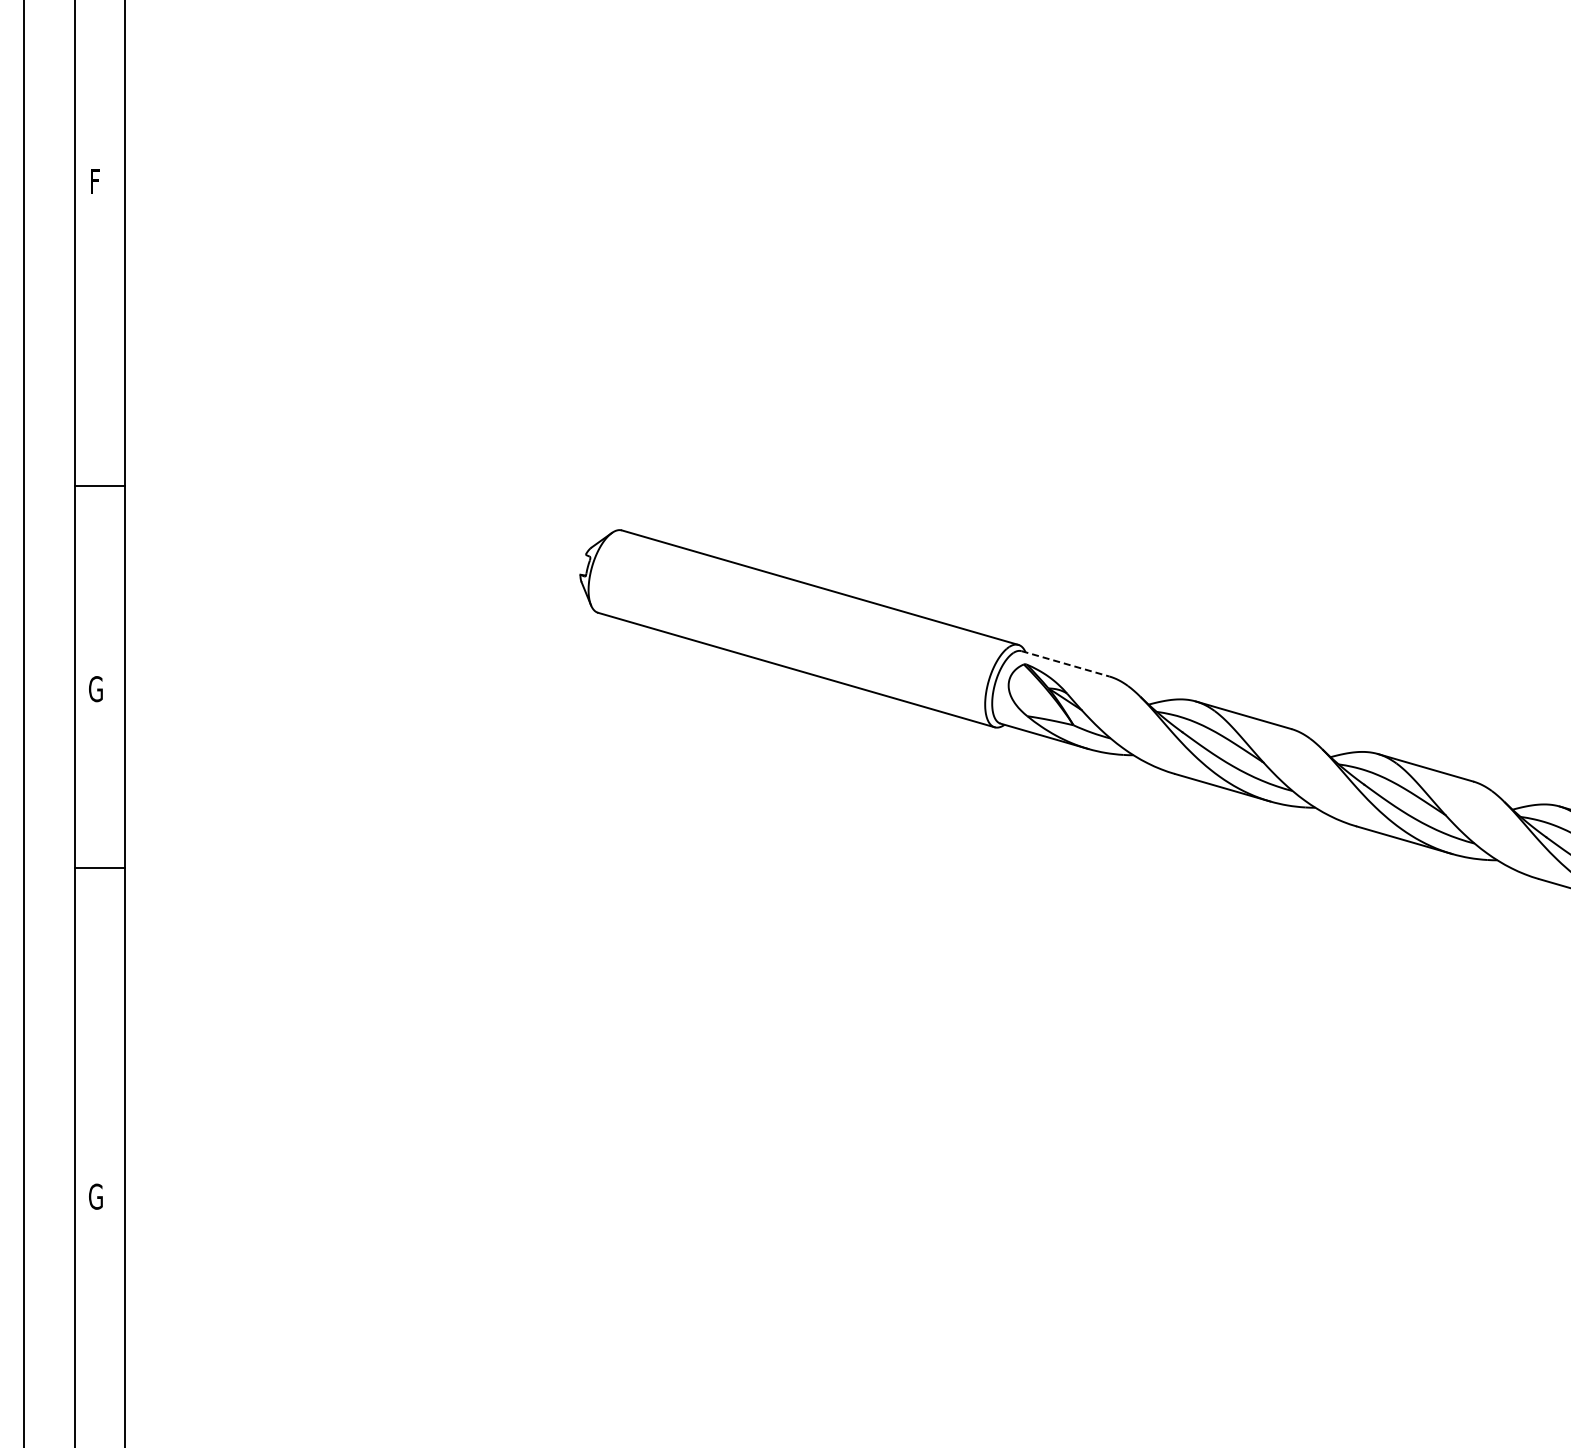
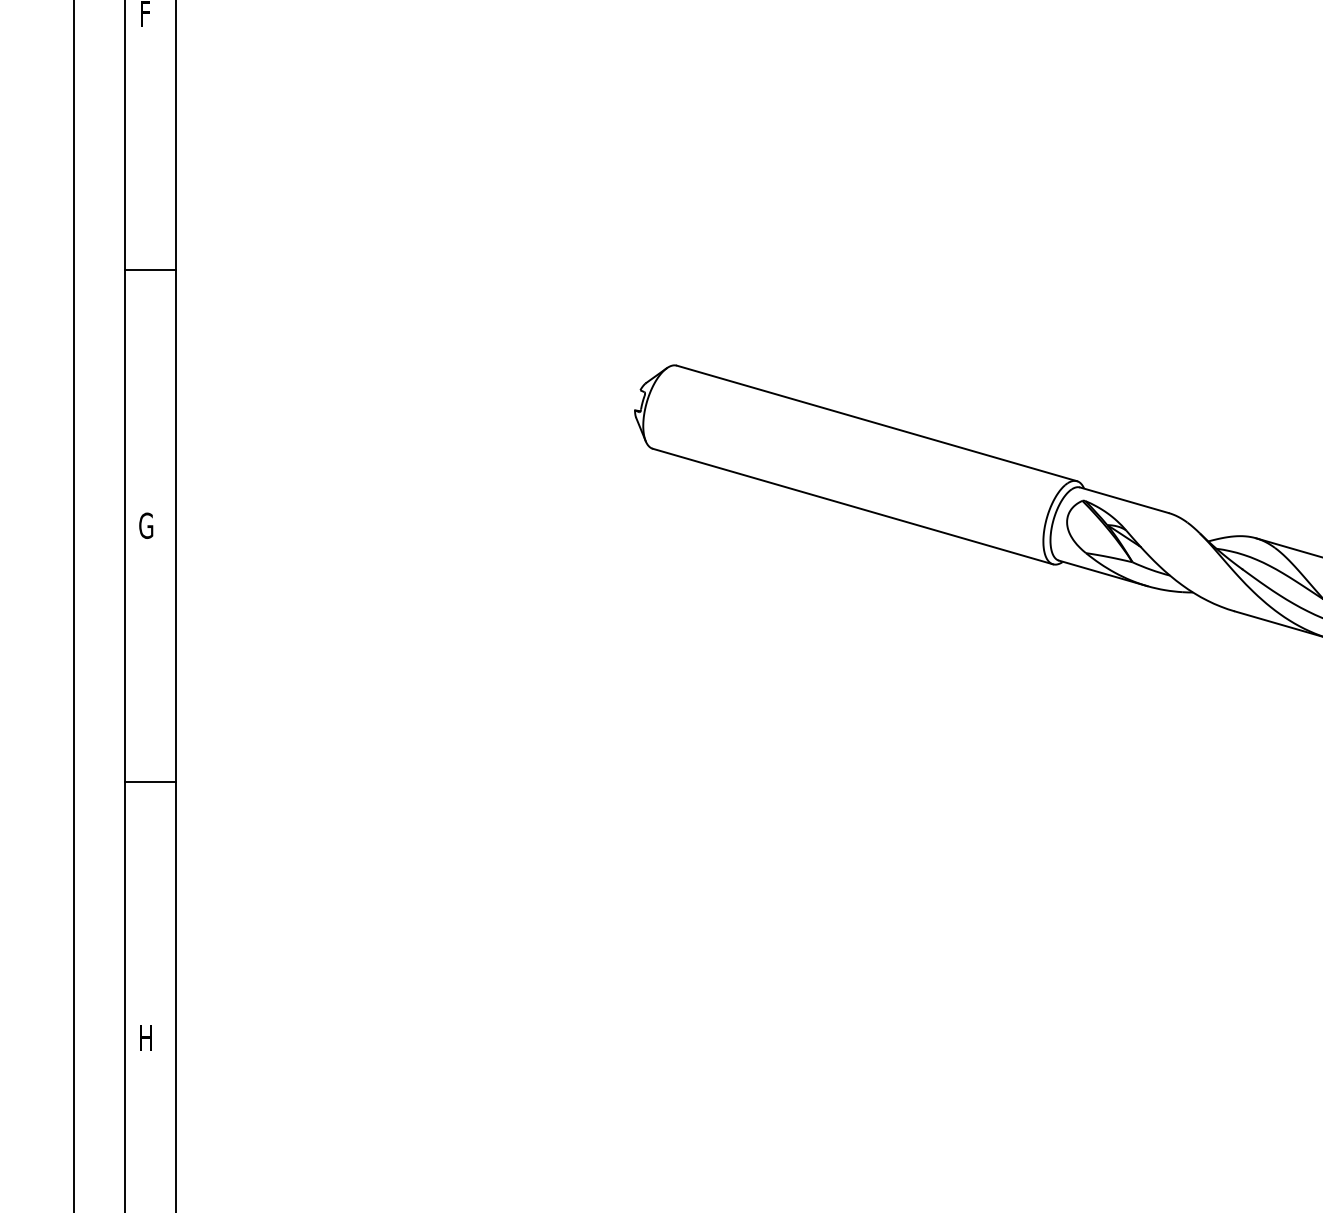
line: (99, 486) -> (149, 269), moved
line: (1065, 663) -> (1124, 499), dashed -> solid
line: (99, 867) -> (149, 781), moved
text: (95, 1196) -> (145, 1037), G -> H

